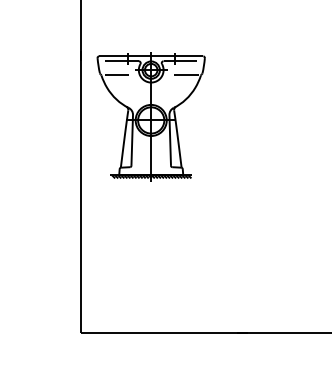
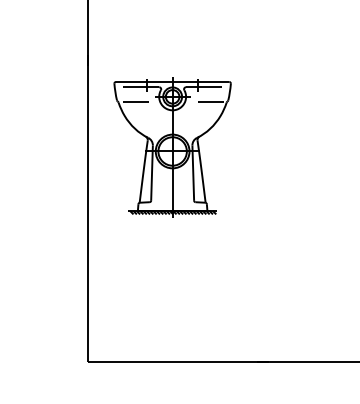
part: (150, 116) -> (171, 147), moved

